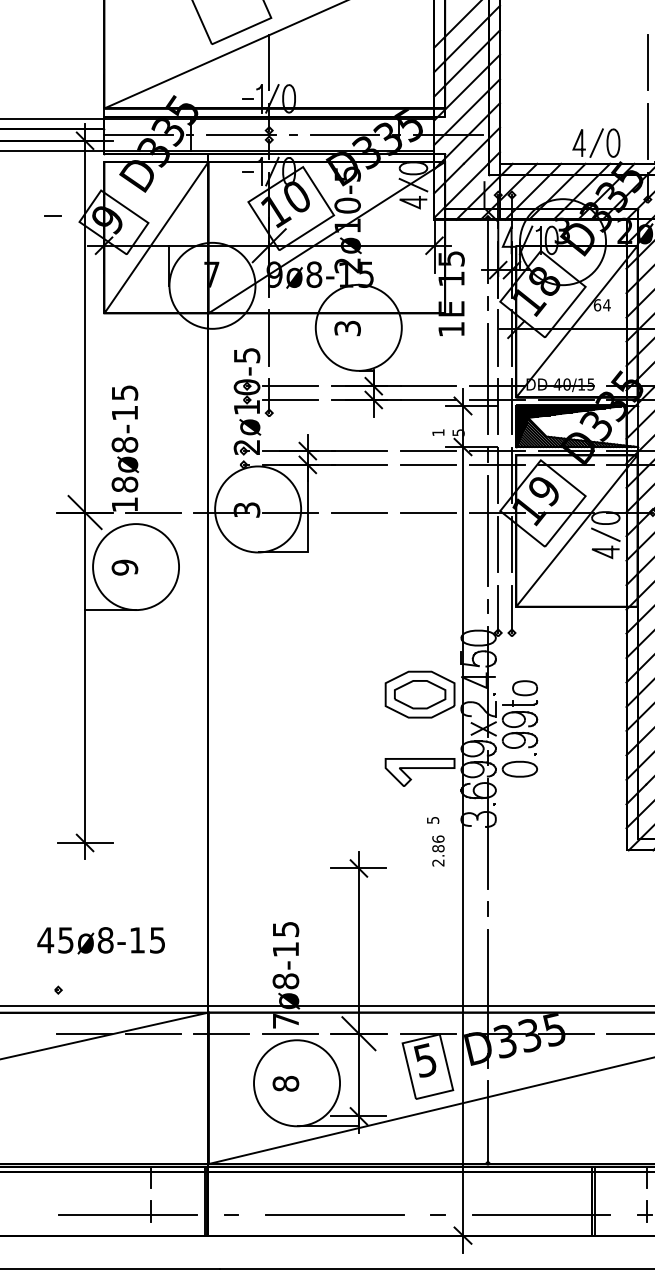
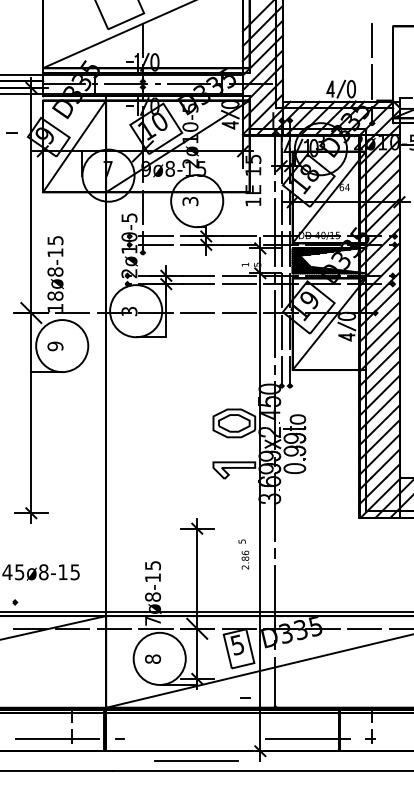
text: (435, 841) -> (243, 554), moved
line: (334, 1214) -> (196, 760), moved
line: (438, 1214) -> (245, 697), moved

